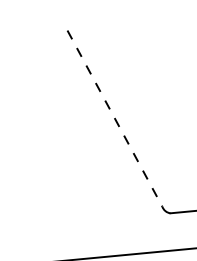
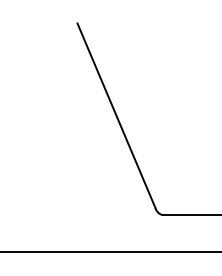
line: (115, 119) -> (116, 116), dashed -> solid

